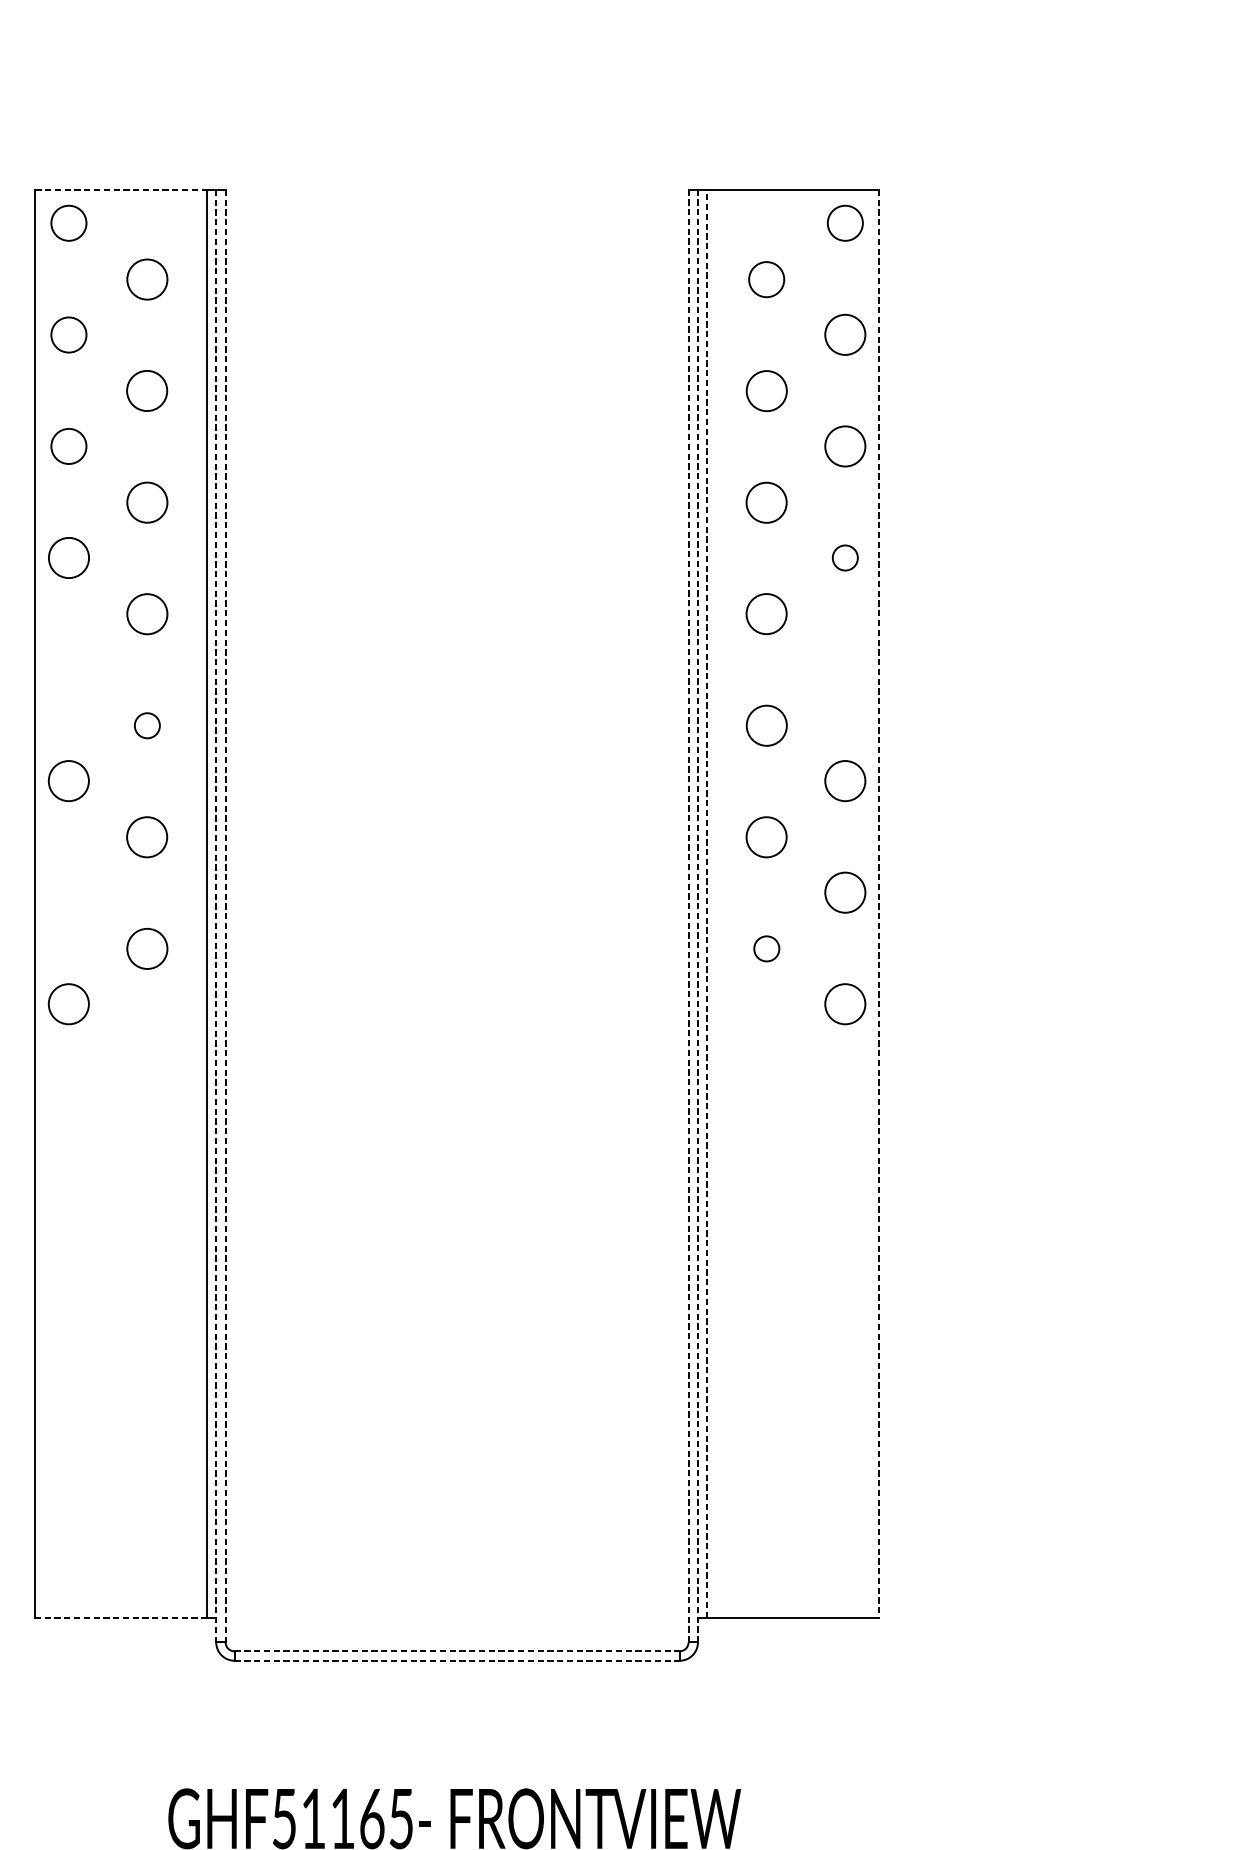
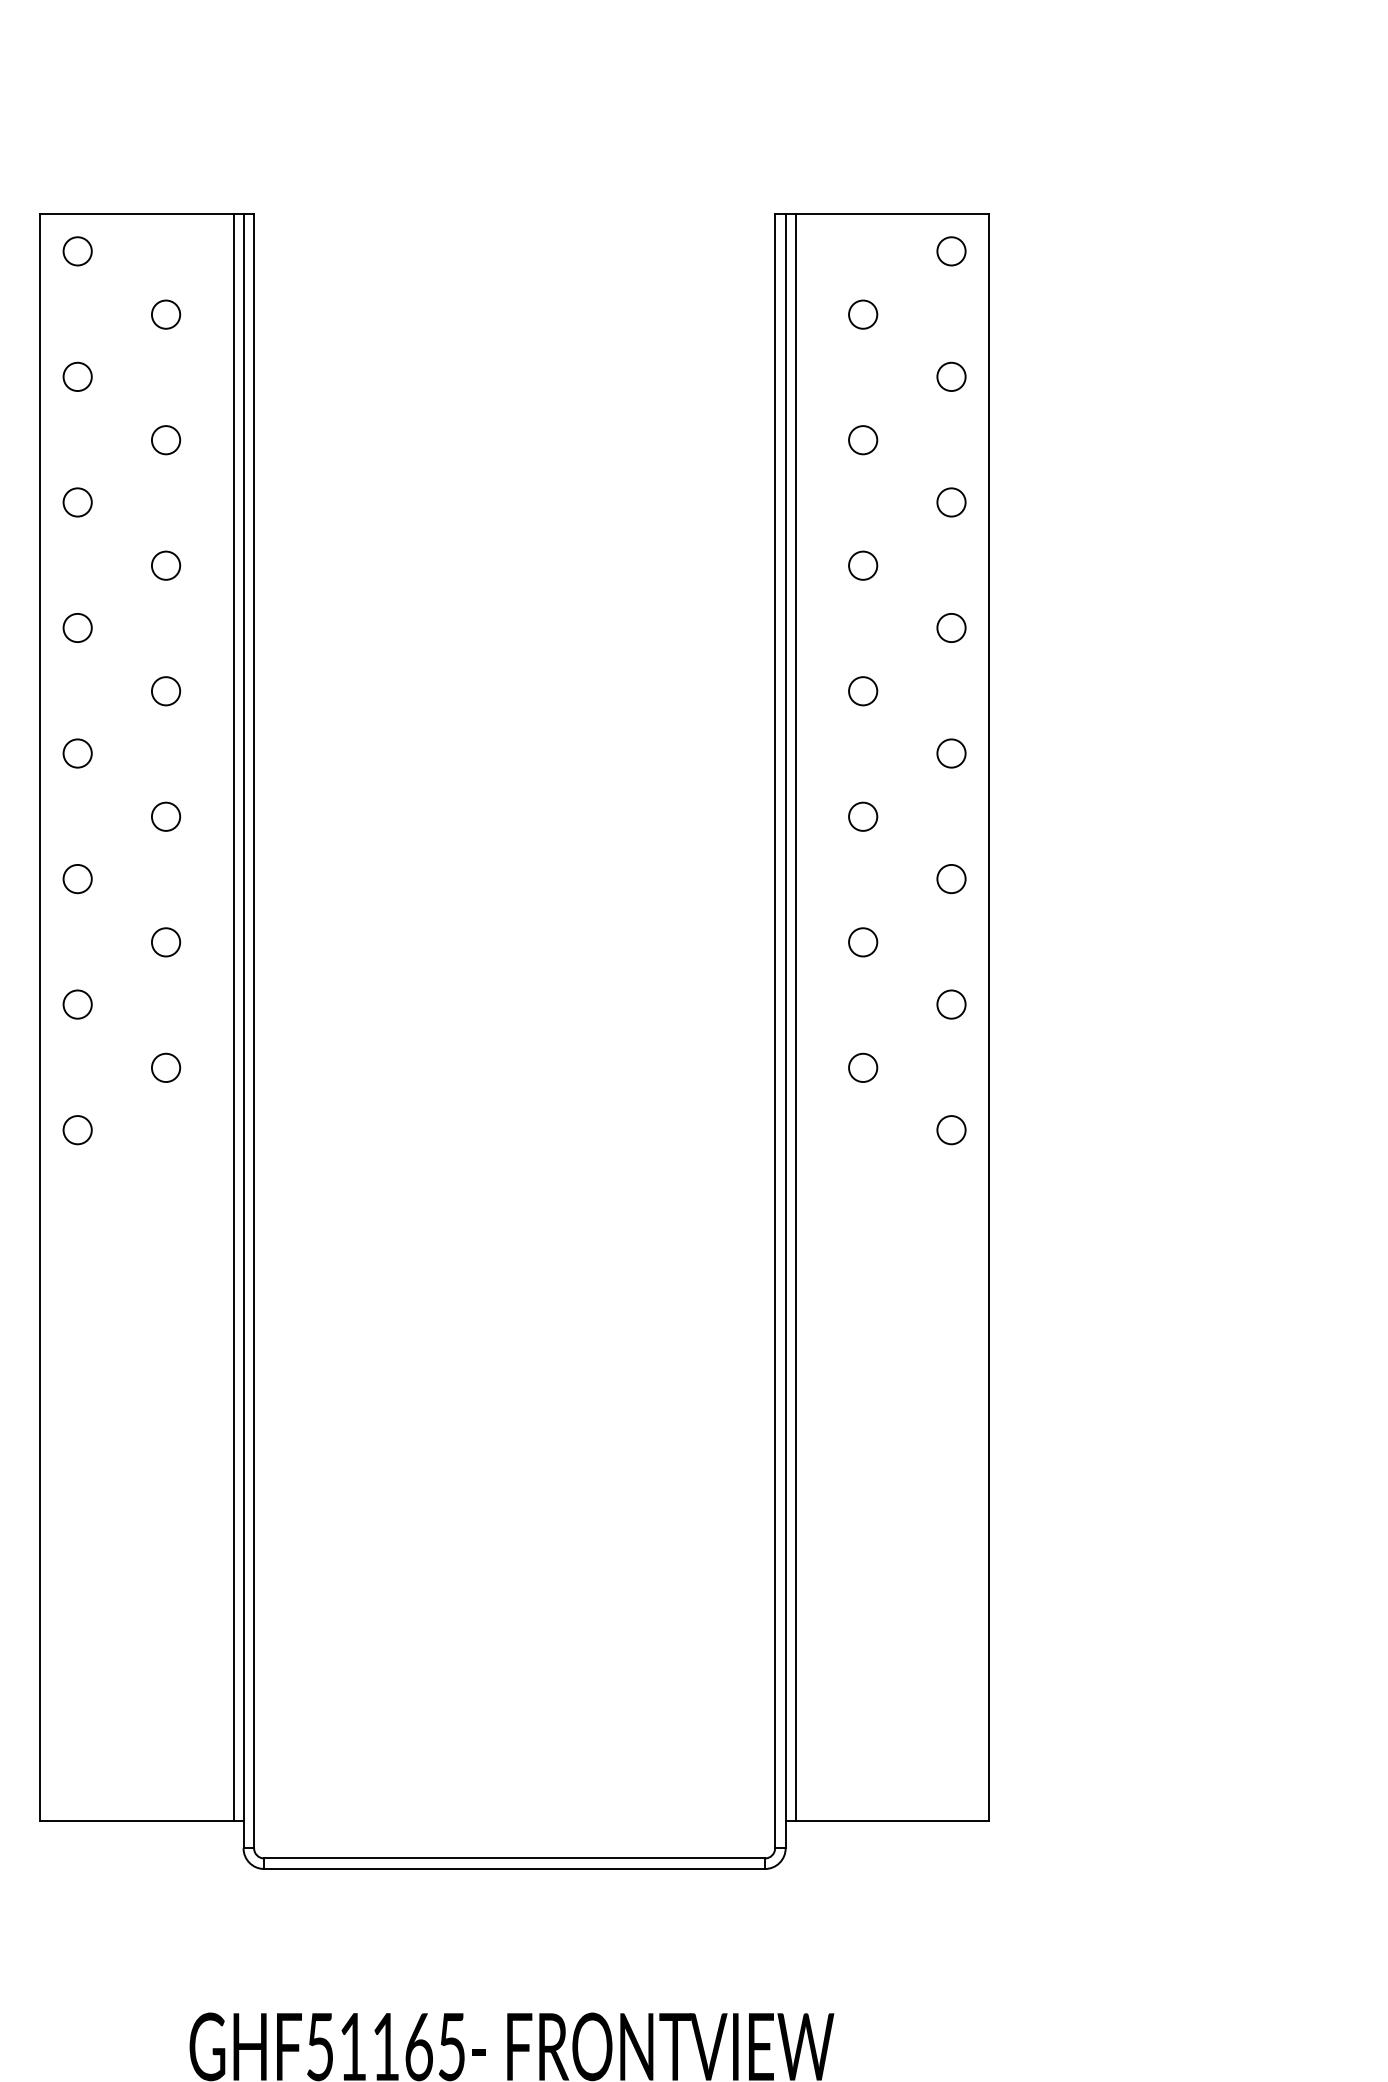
line: (121, 189) -> (136, 213), dashed -> solid
circle: (68, 223) -> (77, 251), size x0.71
circle: (845, 223) -> (951, 251), size x0.71
circle: (146, 279) -> (165, 314), size x0.62
circle: (767, 279) -> (863, 314), size x0.71
circle: (68, 334) -> (77, 376), size x0.71
circle: (845, 334) -> (951, 376), size x0.62
circle: (147, 391) -> (166, 440), size x0.62
circle: (767, 391) -> (863, 440), size x0.62
circle: (68, 446) -> (77, 502), size x0.71
circle: (845, 446) -> (951, 502), size x0.62
circle: (146, 502) -> (165, 565), size x0.62
circle: (767, 502) -> (863, 565), size x0.62
circle: (68, 557) -> (77, 627), size x0.62
circle: (146, 614) -> (165, 691), size x0.62
circle: (767, 614) -> (863, 691), size x0.62
circle: (68, 669) -> (77, 753), added
circle: (845, 669) -> (951, 753), added
circle: (767, 725) -> (863, 816), size x0.62
circle: (68, 780) -> (77, 878), size x0.62
circle: (845, 780) -> (951, 878), size x0.62
circle: (147, 837) -> (166, 942), size x0.62
circle: (767, 837) -> (863, 942), size x0.62
circle: (68, 892) -> (77, 1004), added
circle: (845, 892) -> (951, 1004), size x0.62
line: (706, 903) -> (795, 1016), dashed -> solid
line: (879, 904) -> (989, 1017), dashed -> solid
line: (688, 915) -> (775, 1030), dashed -> solid
line: (697, 915) -> (785, 1030), dashed -> solid
line: (216, 916) -> (243, 1031), dashed -> solid
line: (225, 916) -> (254, 1031), dashed -> solid
circle: (146, 948) -> (165, 1067), size x0.62
circle: (68, 1004) -> (77, 1130), size x0.62
circle: (845, 1004) -> (951, 1130), size x0.62
line: (121, 1617) -> (136, 1820), dashed -> solid
line: (457, 1651) -> (515, 1858), dashed -> solid
line: (457, 1661) -> (515, 1869), dashed -> solid

